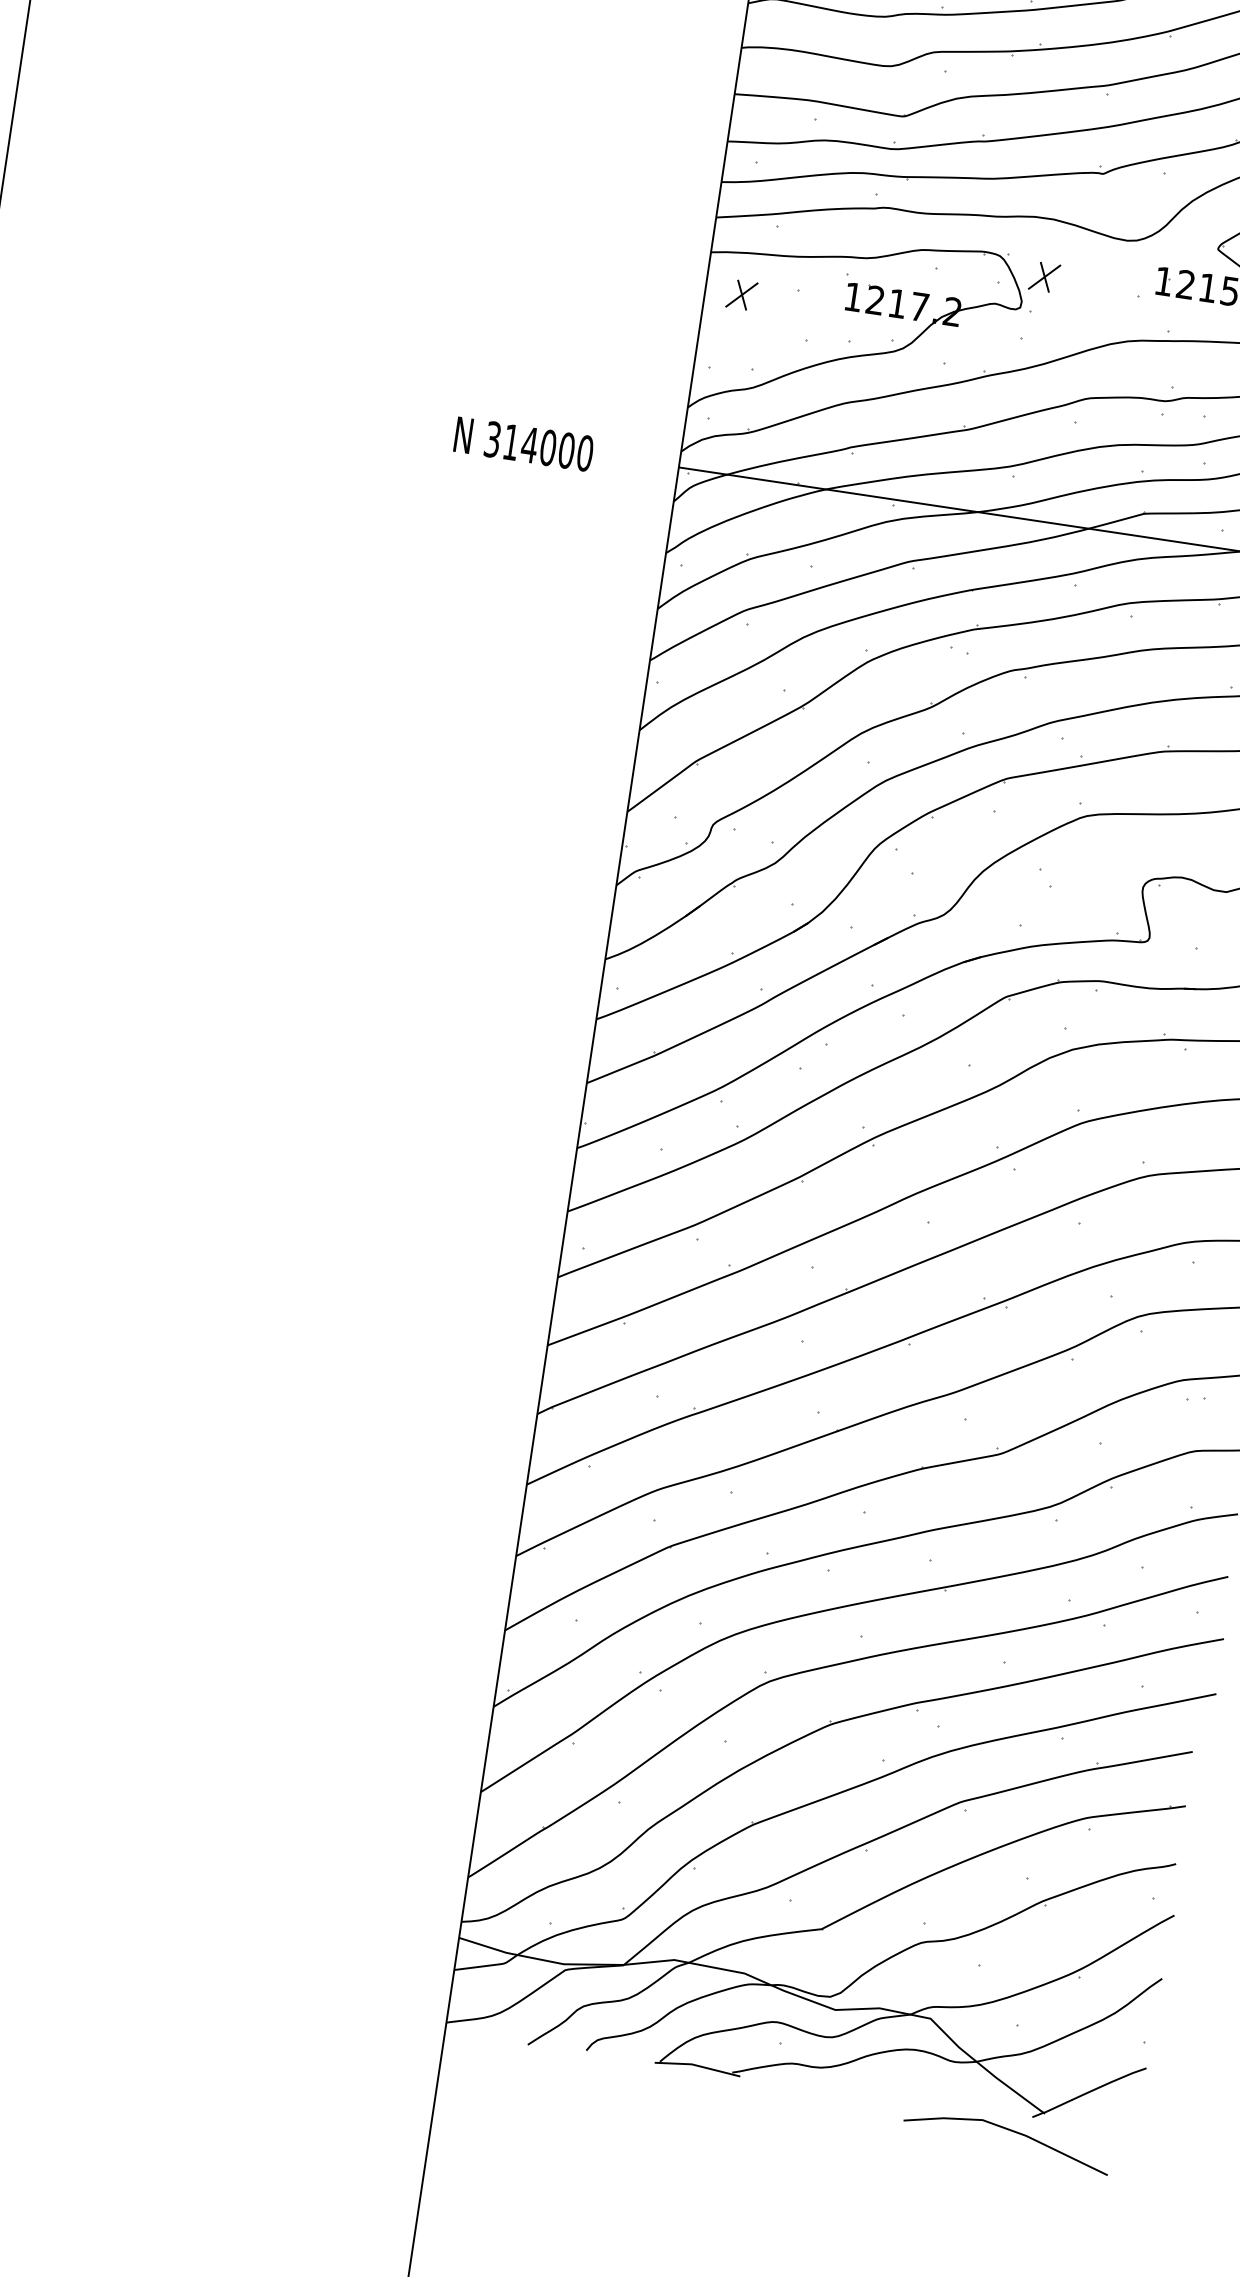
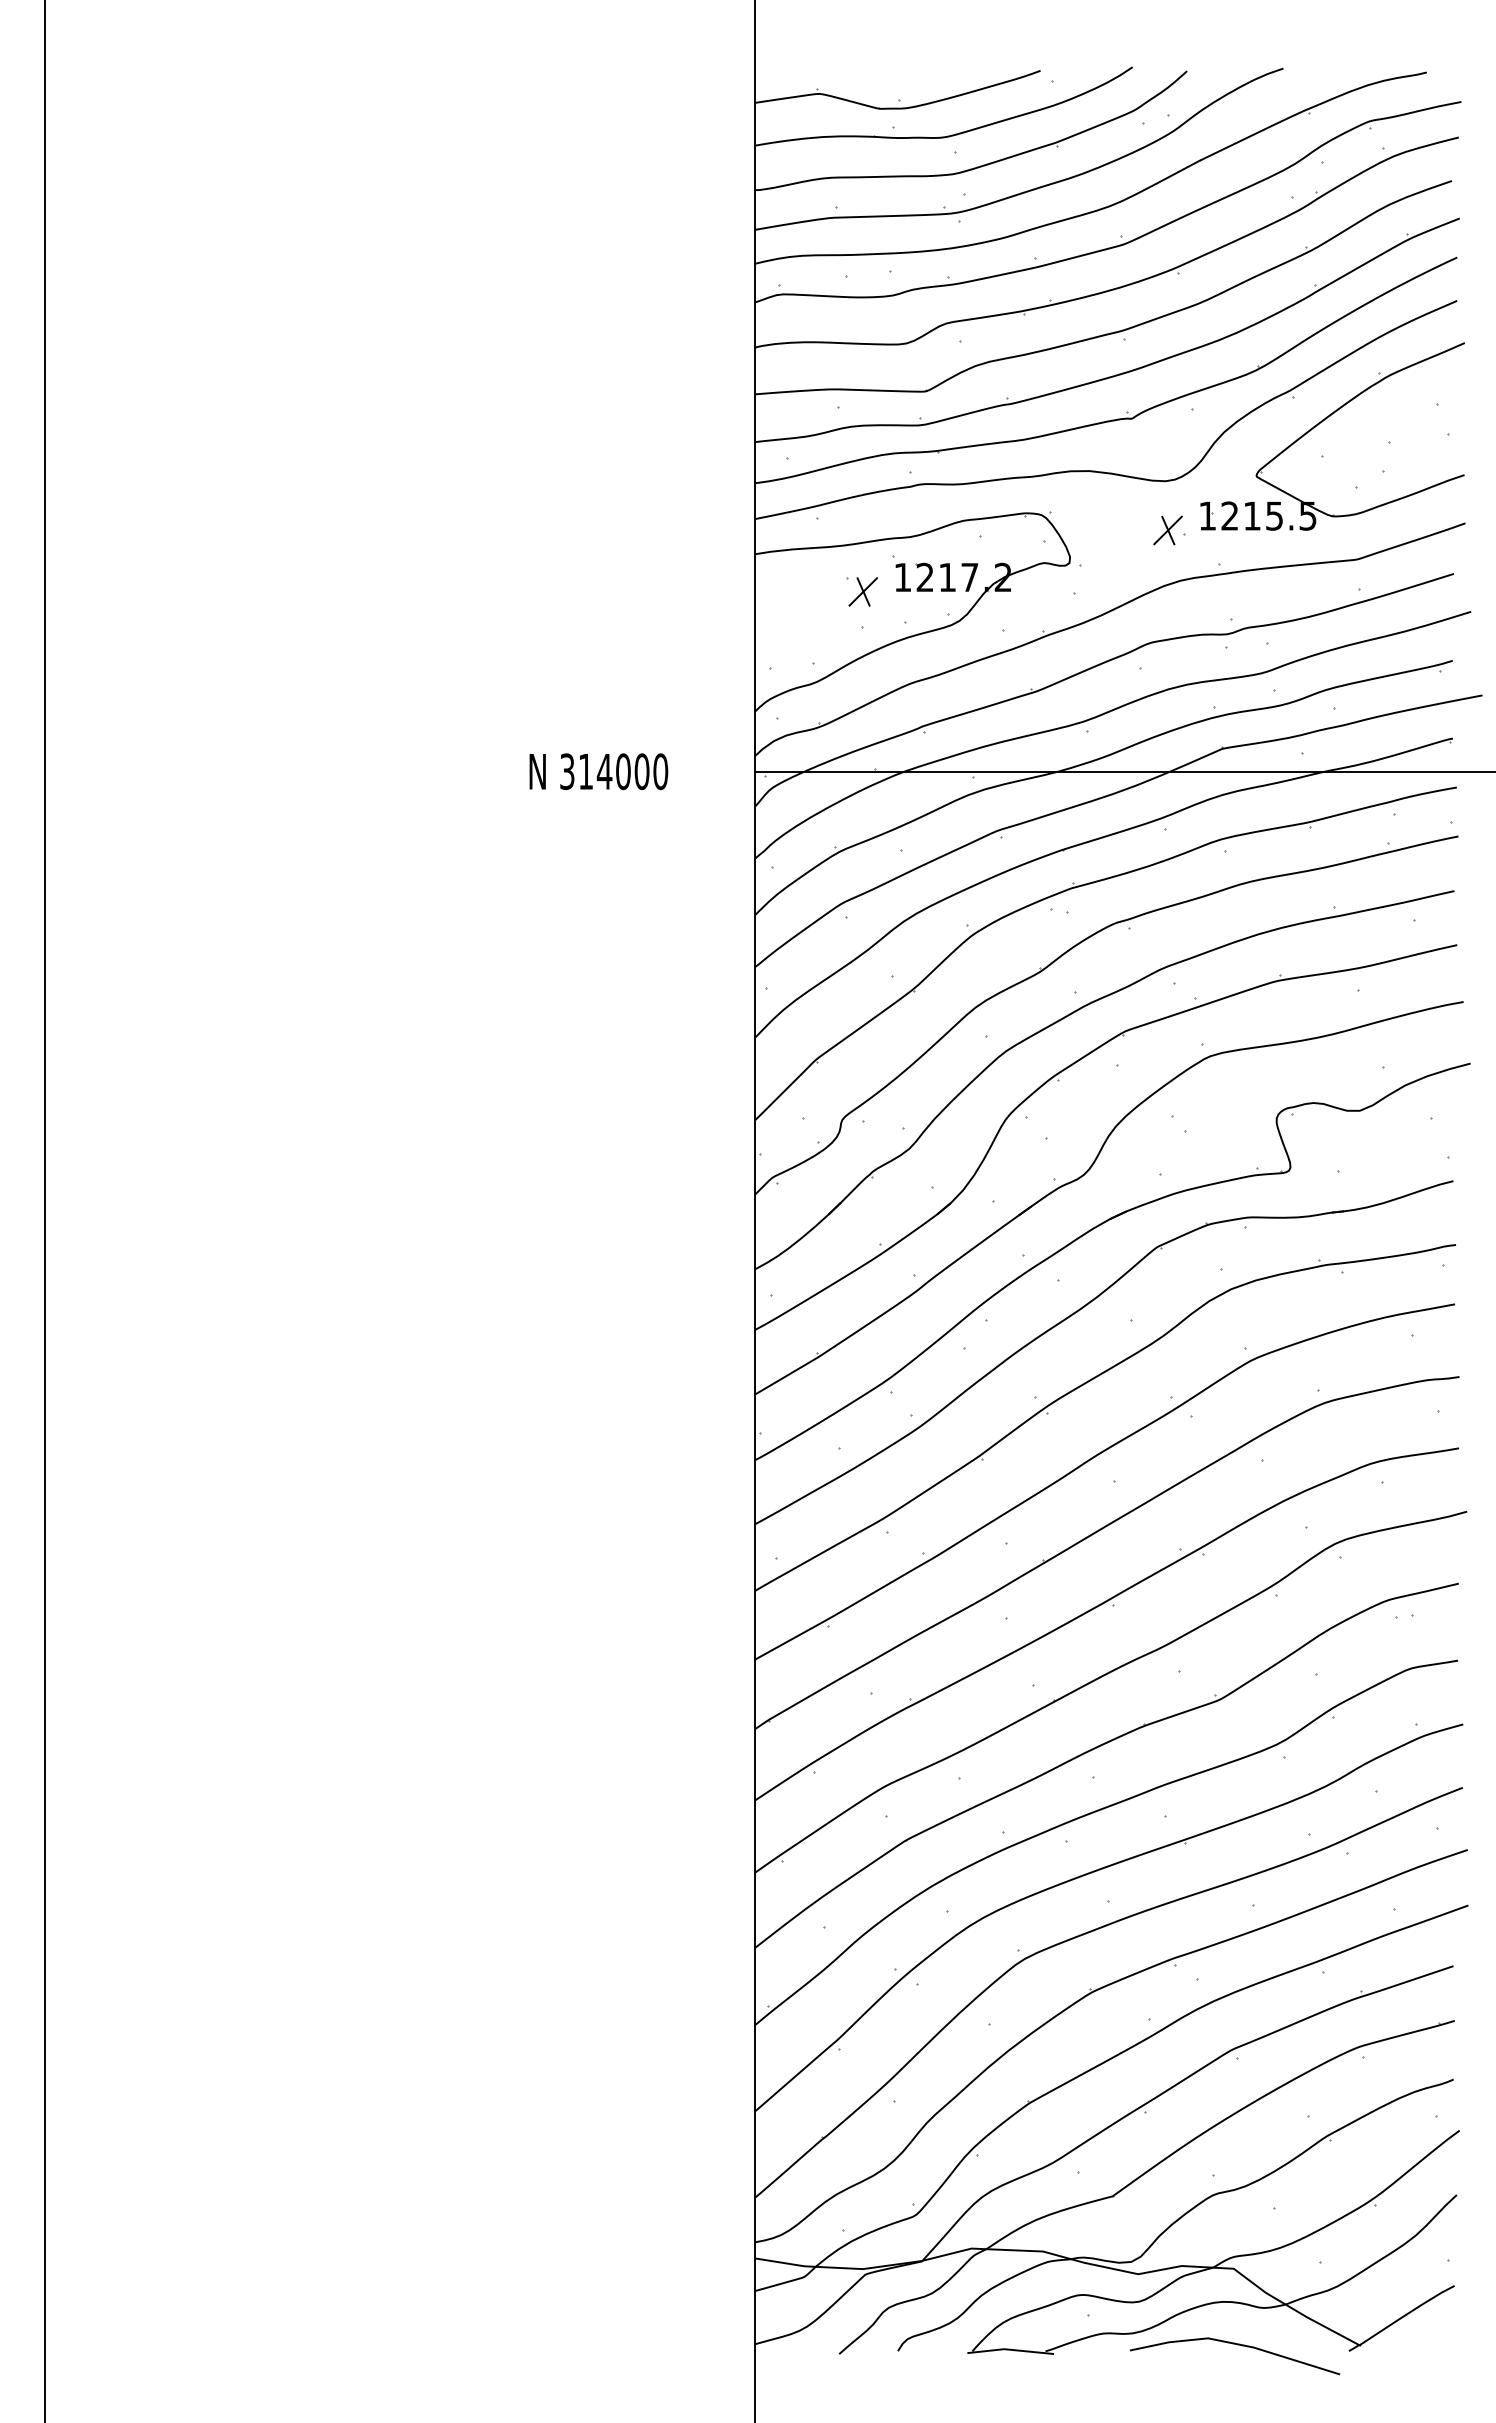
part: (1044, 277) -> (1167, 530), moved
part: (742, 294) -> (863, 591), moved
line: (1010, 2131) -> (1237, 2345), moved

